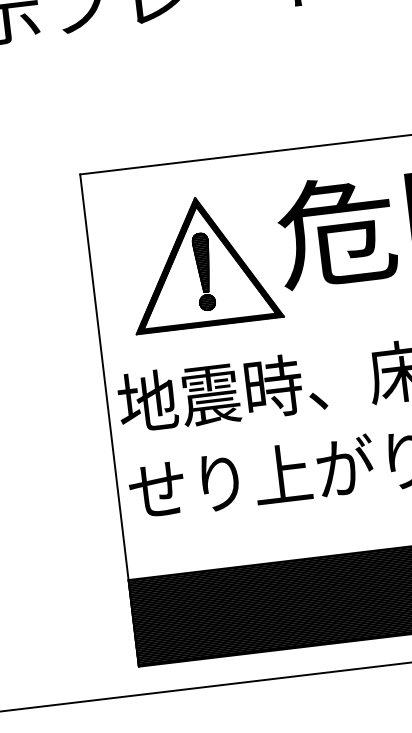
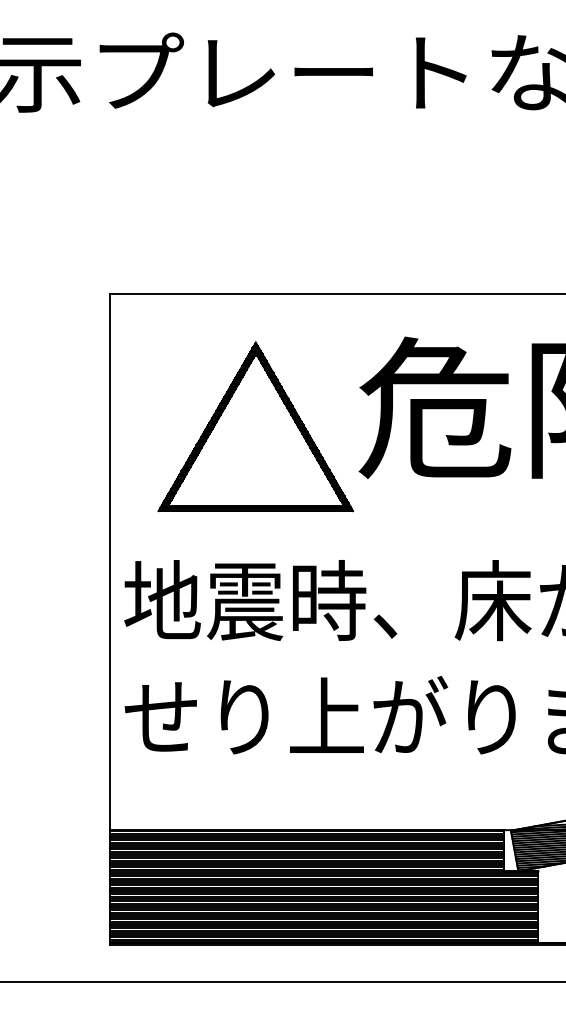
part: (203, 271) -> (255, 439), removed

